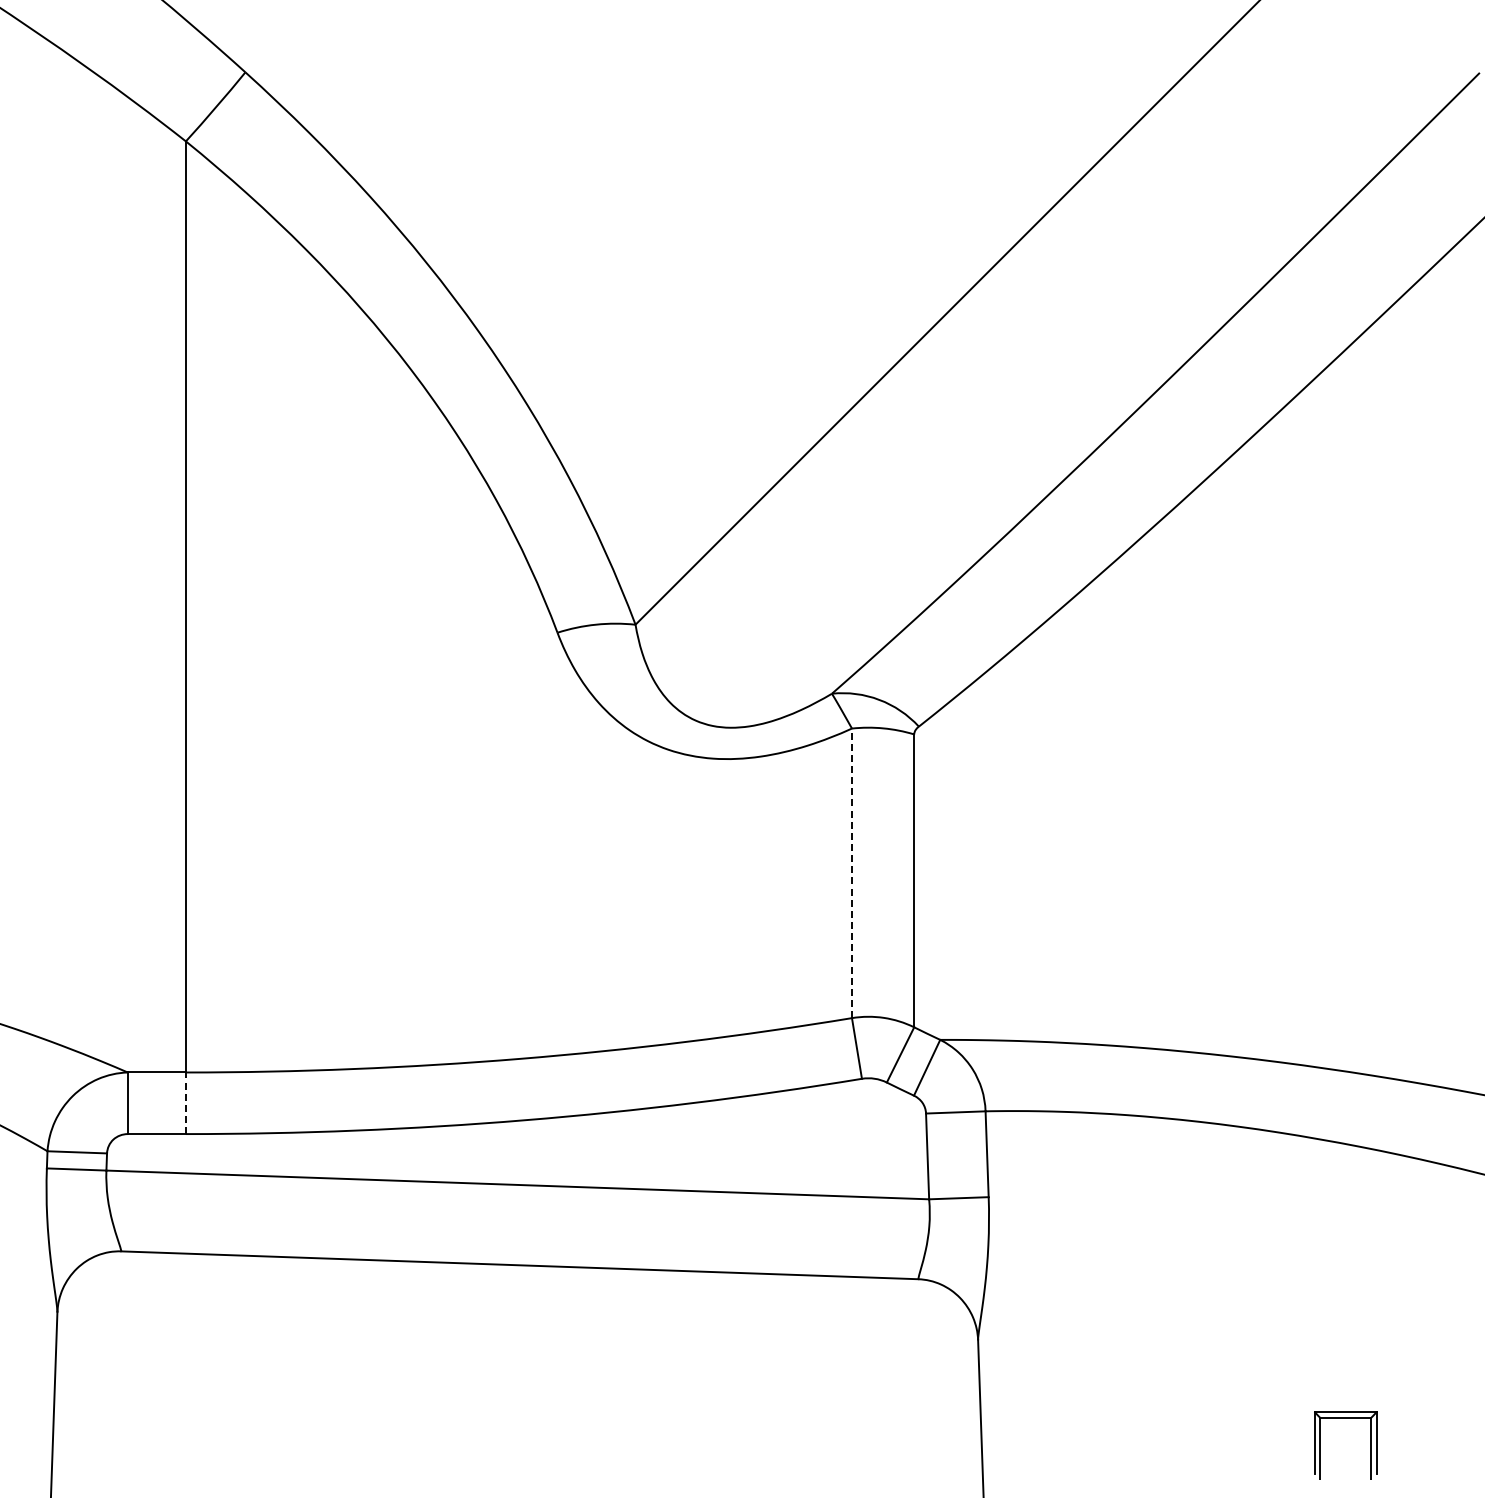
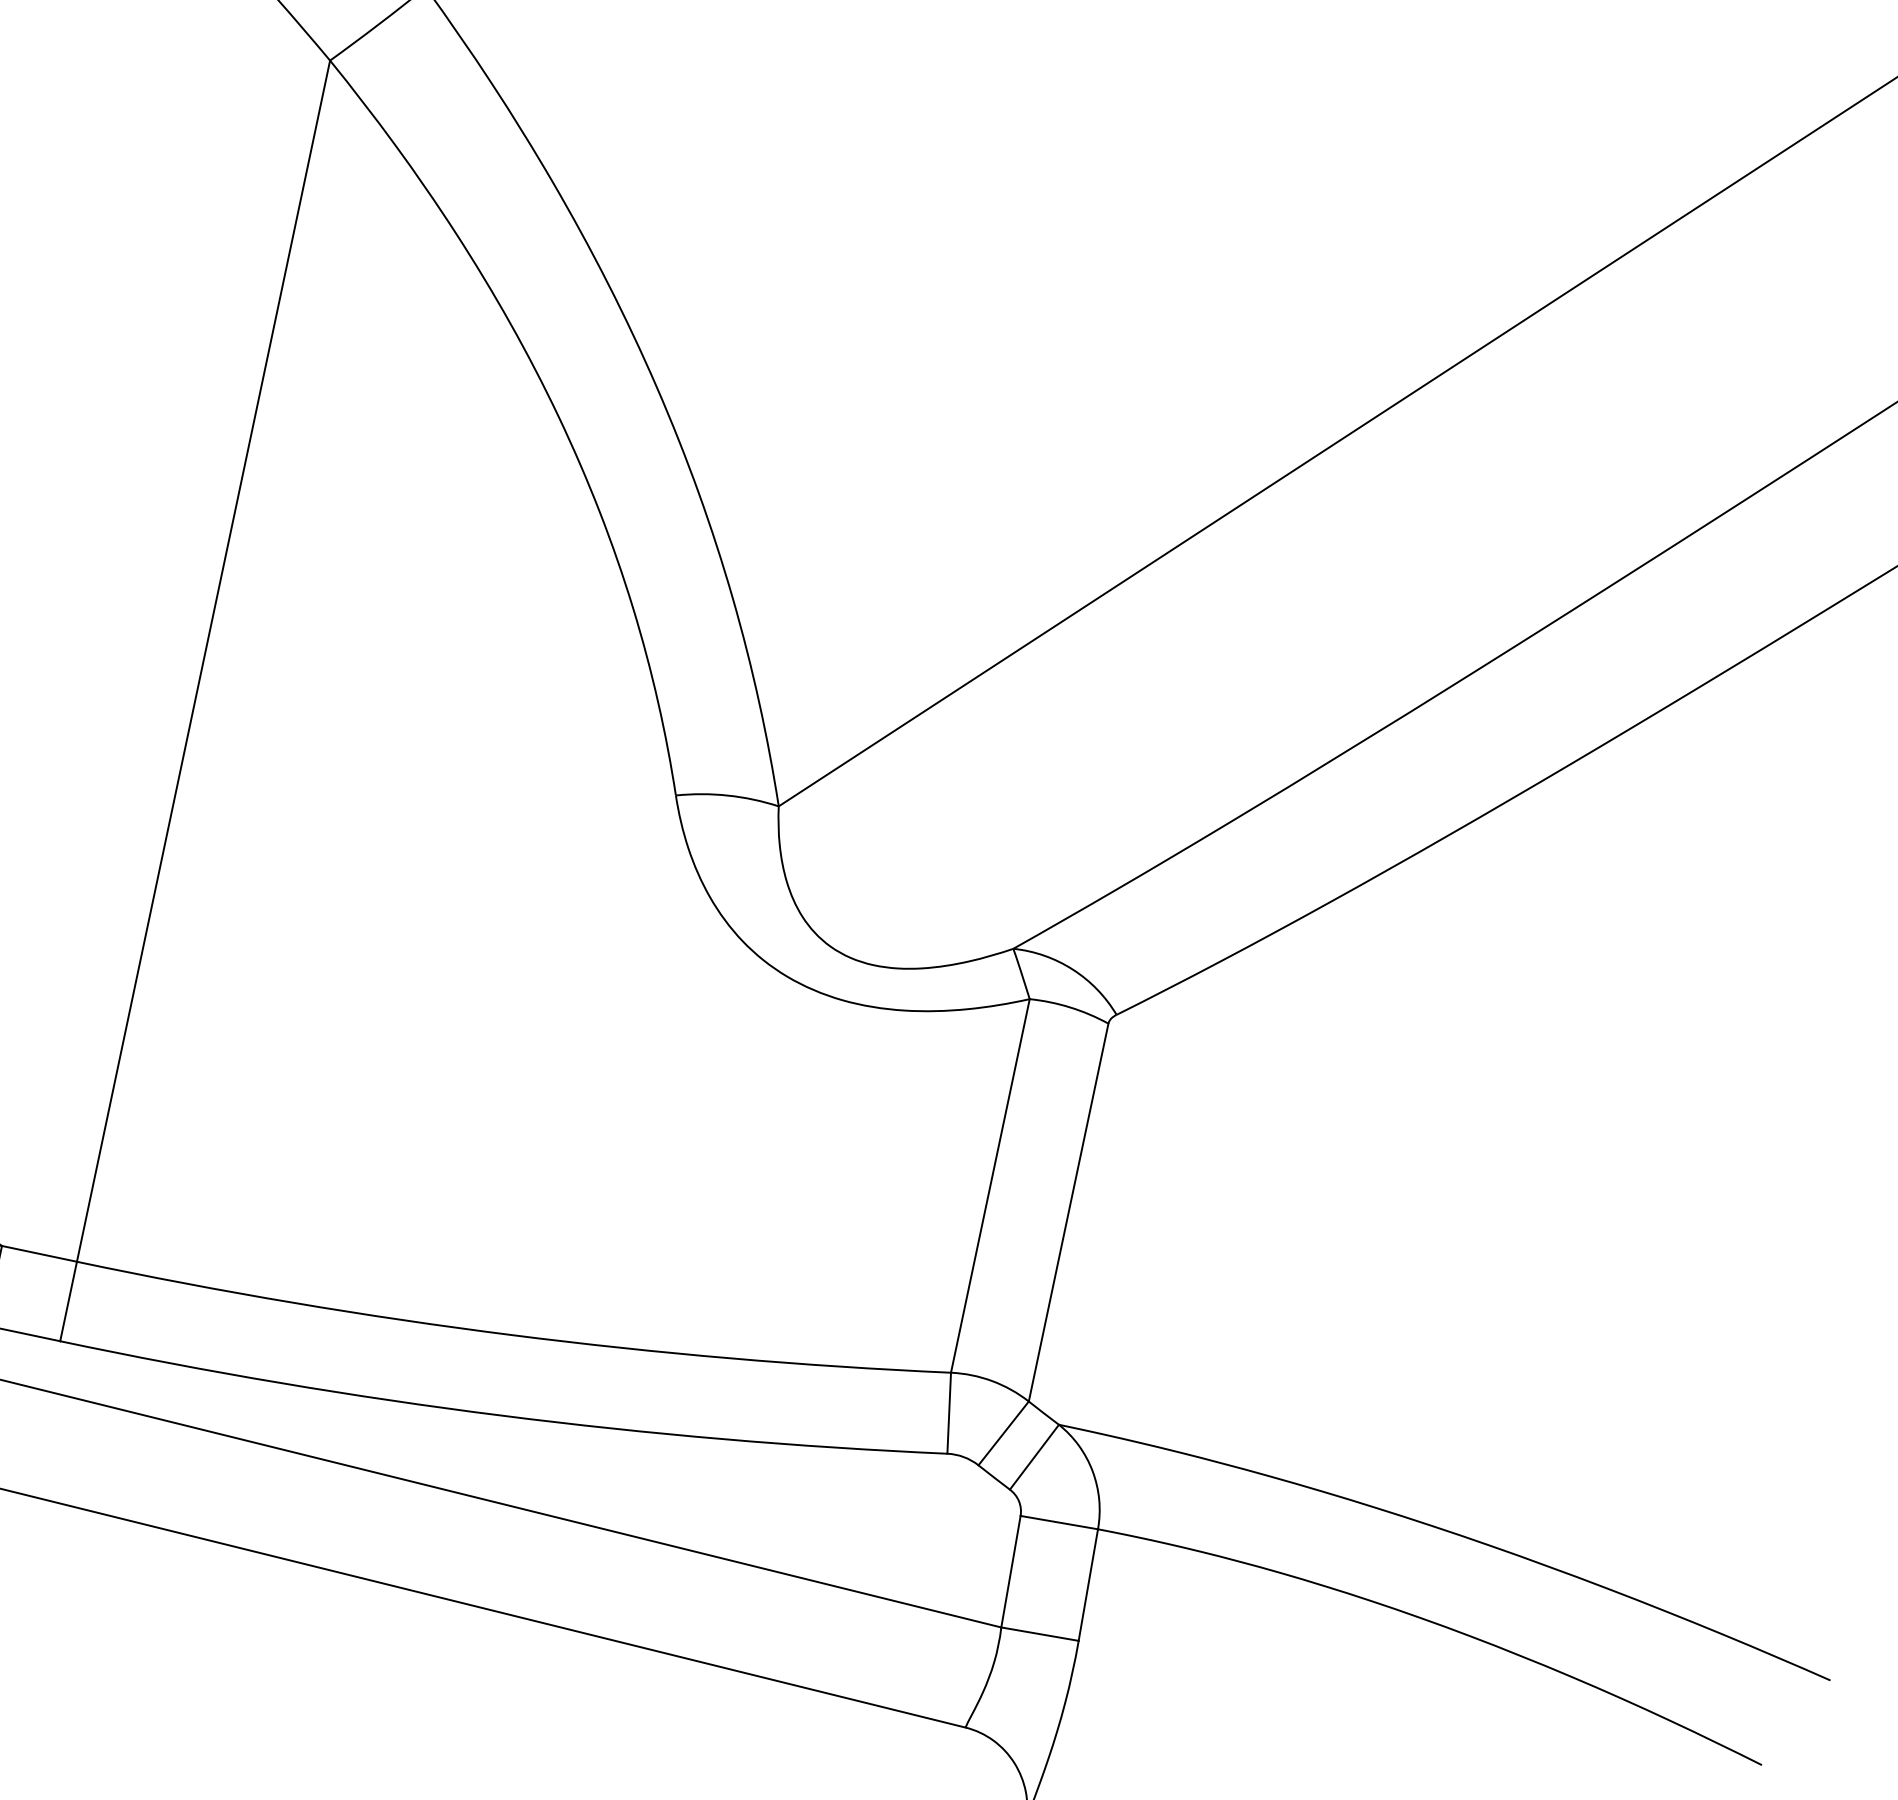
line: (851, 873) -> (989, 1186), dashed -> solid
line: (185, 1103) -> (68, 1301), dashed -> solid

